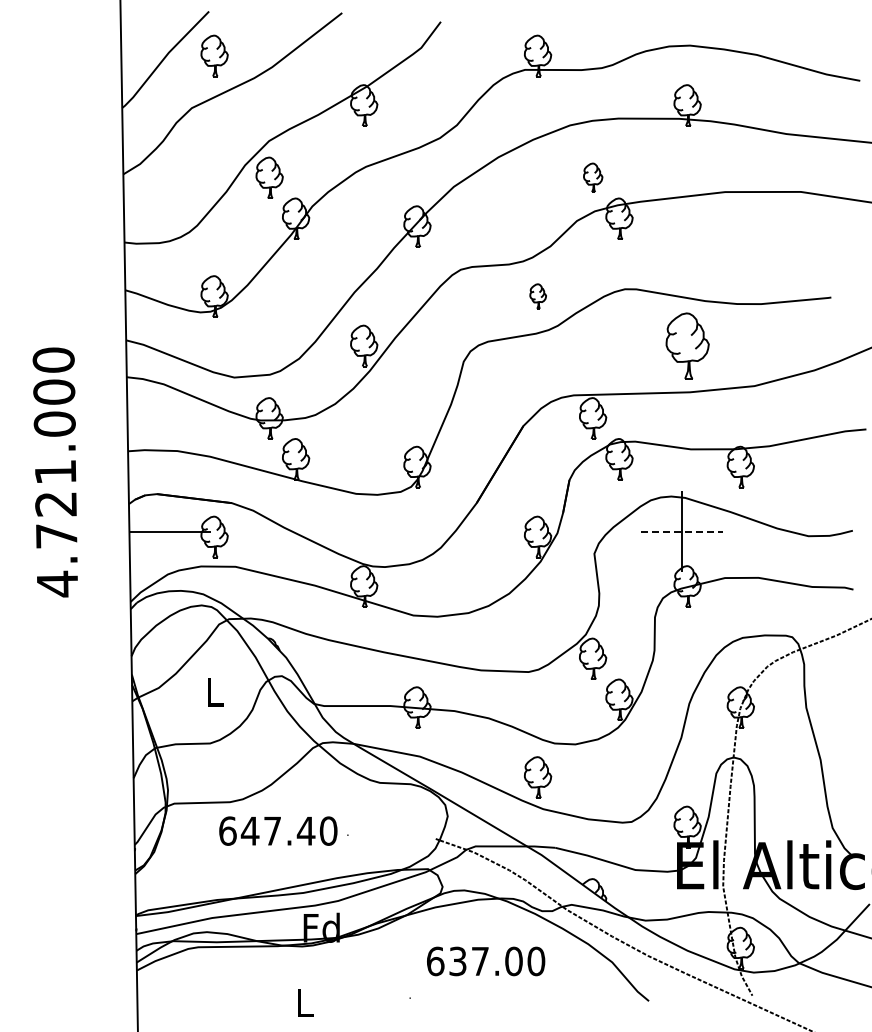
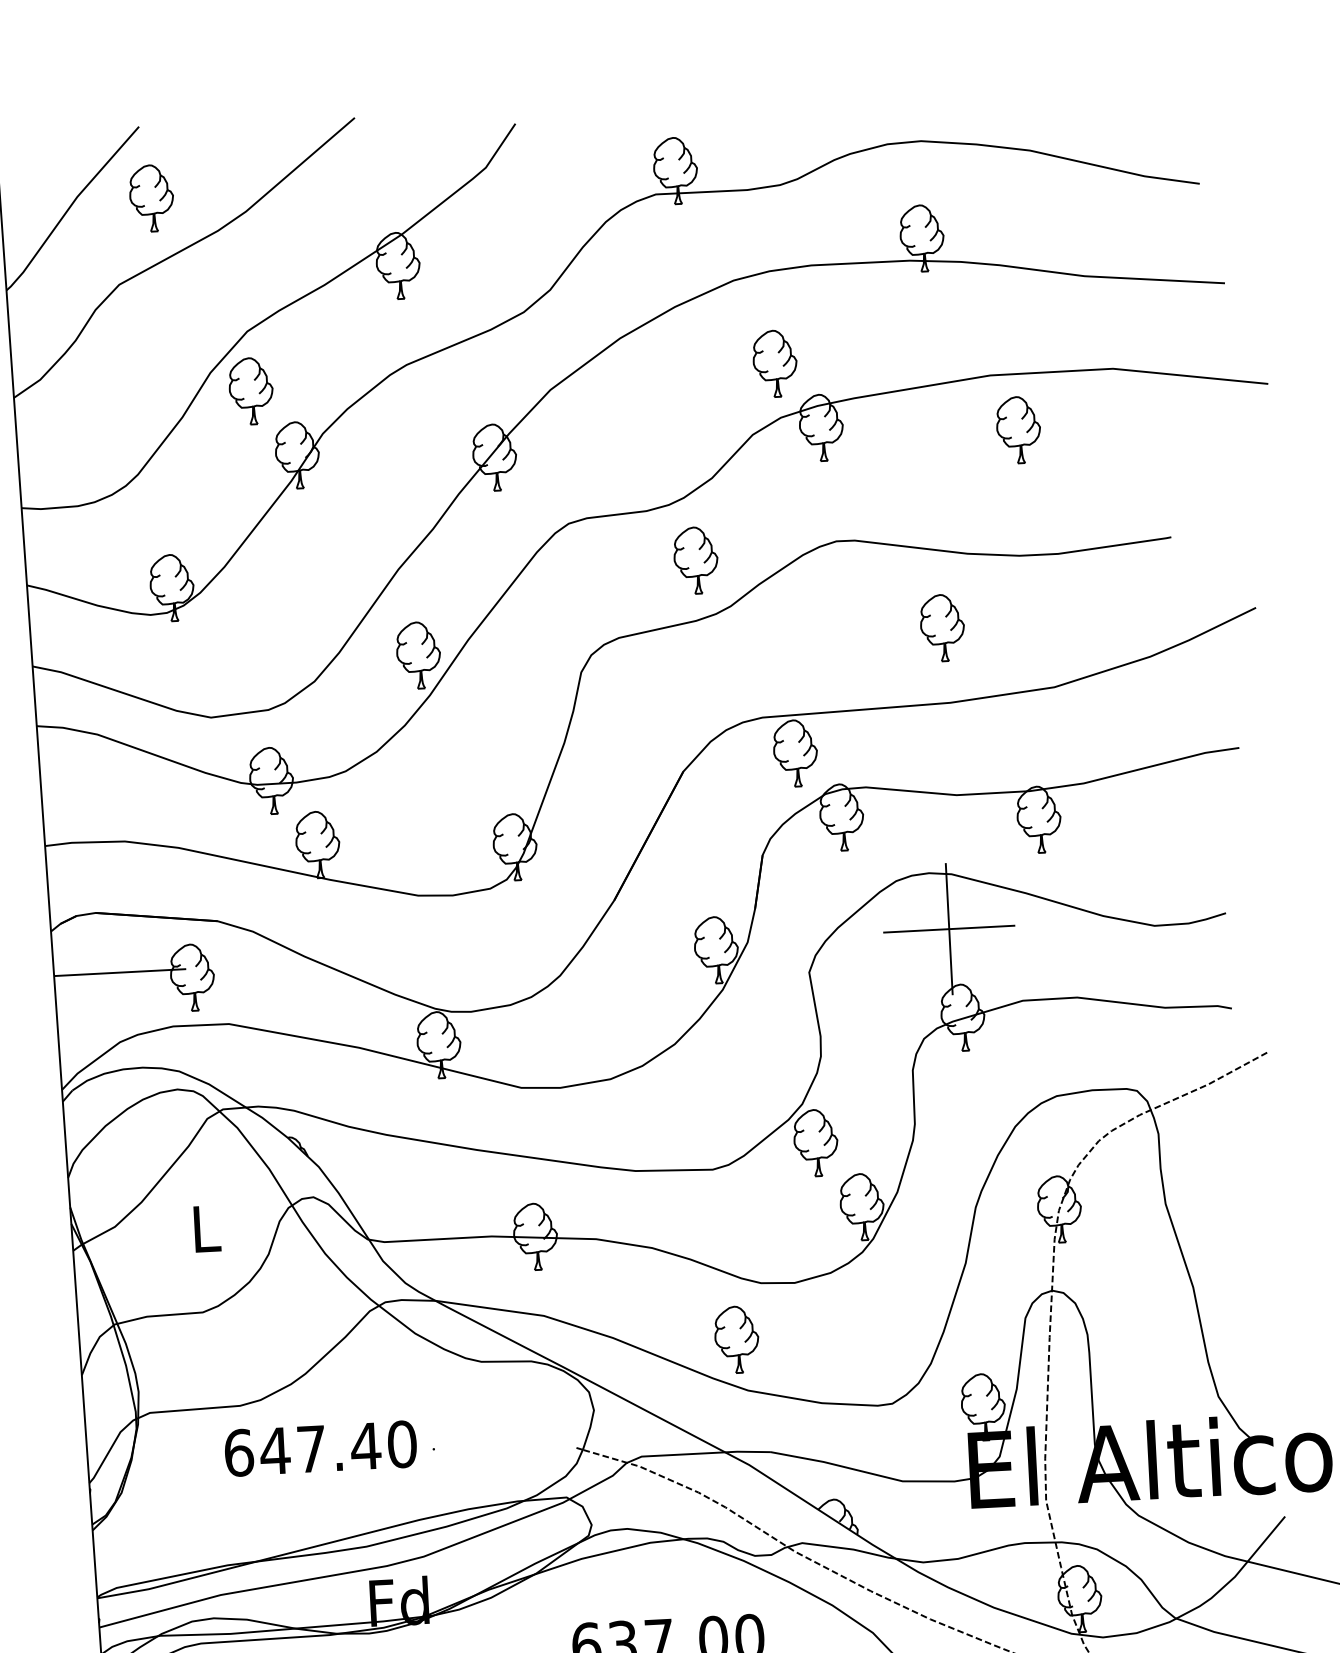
part: (593, 177) -> (775, 362), size x1.43
part: (740, 226) -> (1018, 429), added
part: (538, 296) -> (696, 560), size x1.67
part: (687, 345) -> (942, 627), size x0.62
line: (681, 531) -> (948, 928), dashed -> solid

